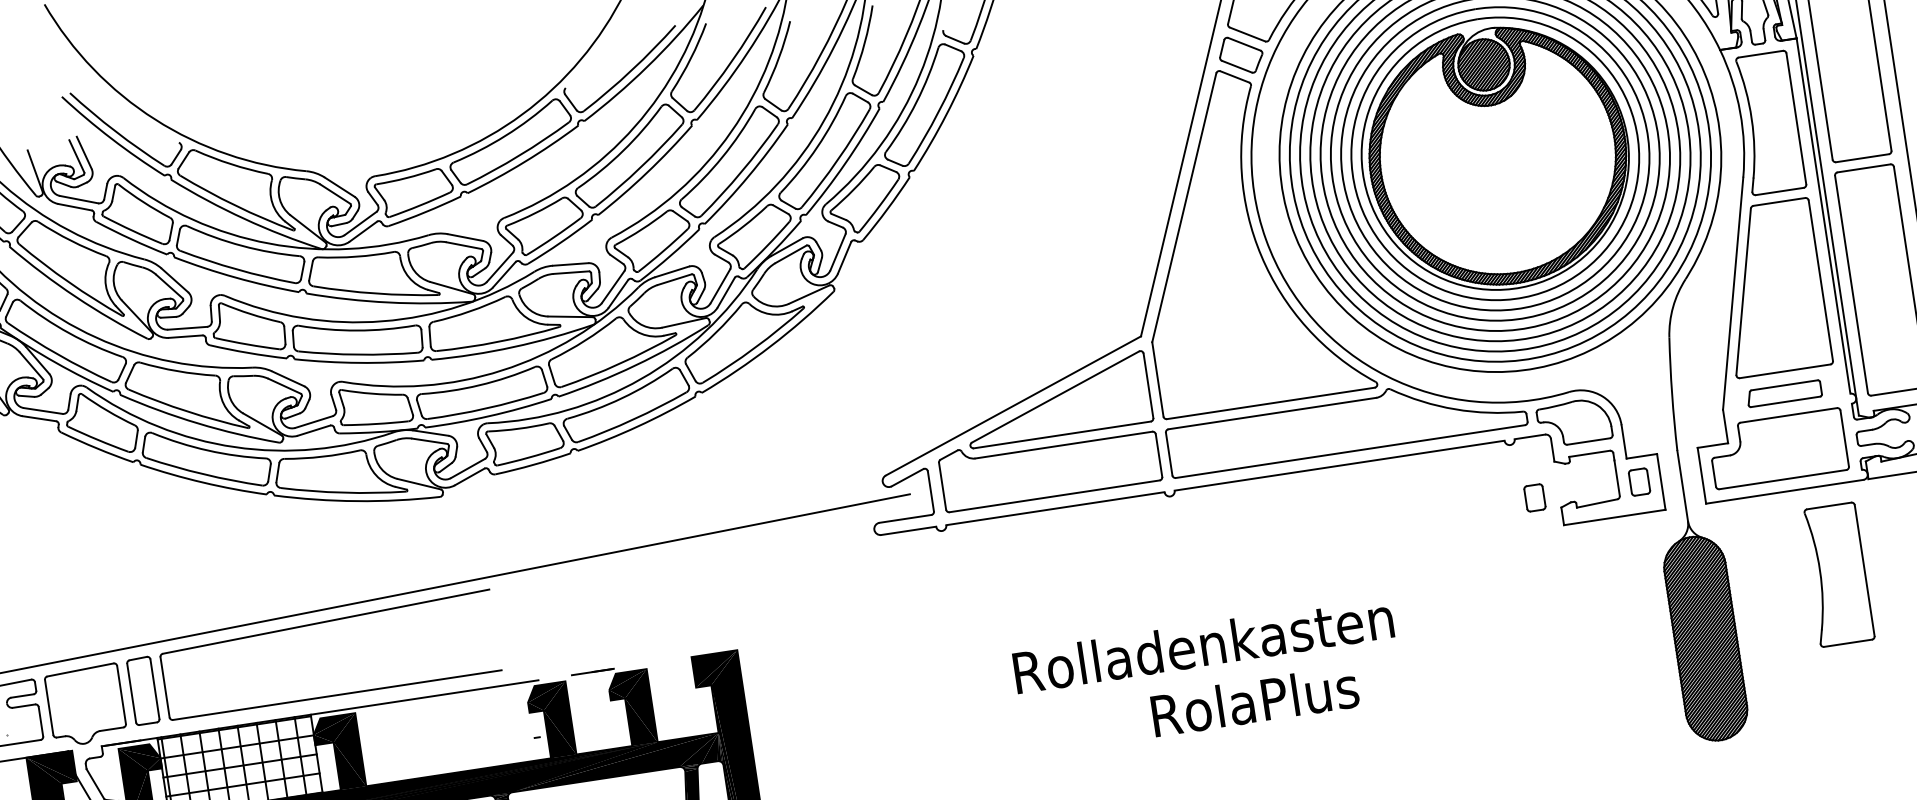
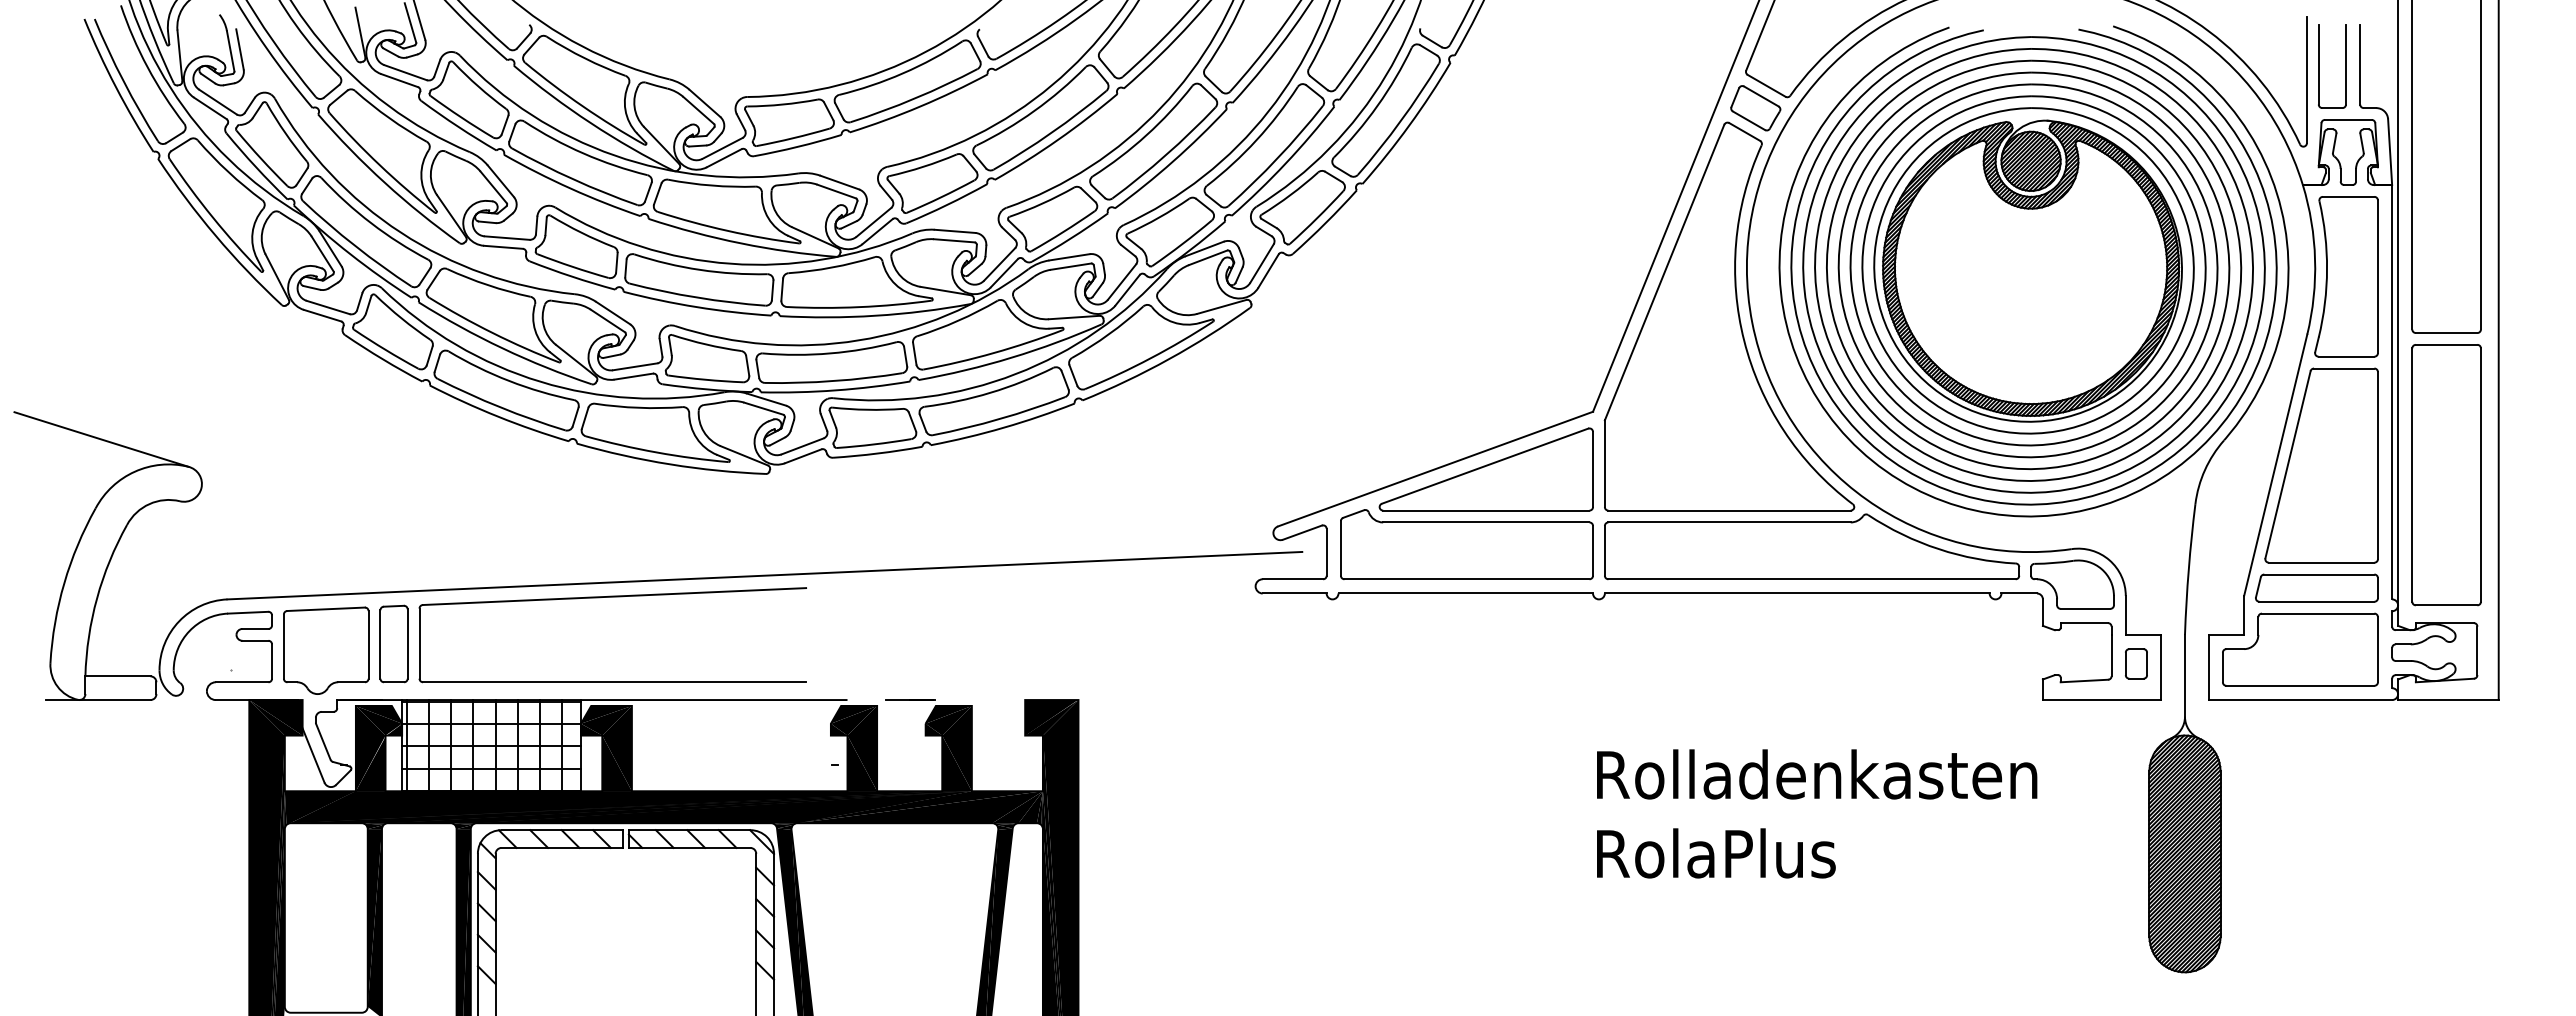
part: (1783, 393) -> (2316, 587), size x1.43
part: (1534, 497) -> (2014, 663), removed
part: (1837, 574) -> (2346, 803), removed
text: (1203, 644) -> (1817, 774), moved
text: (1255, 701) -> (1716, 853), moved

